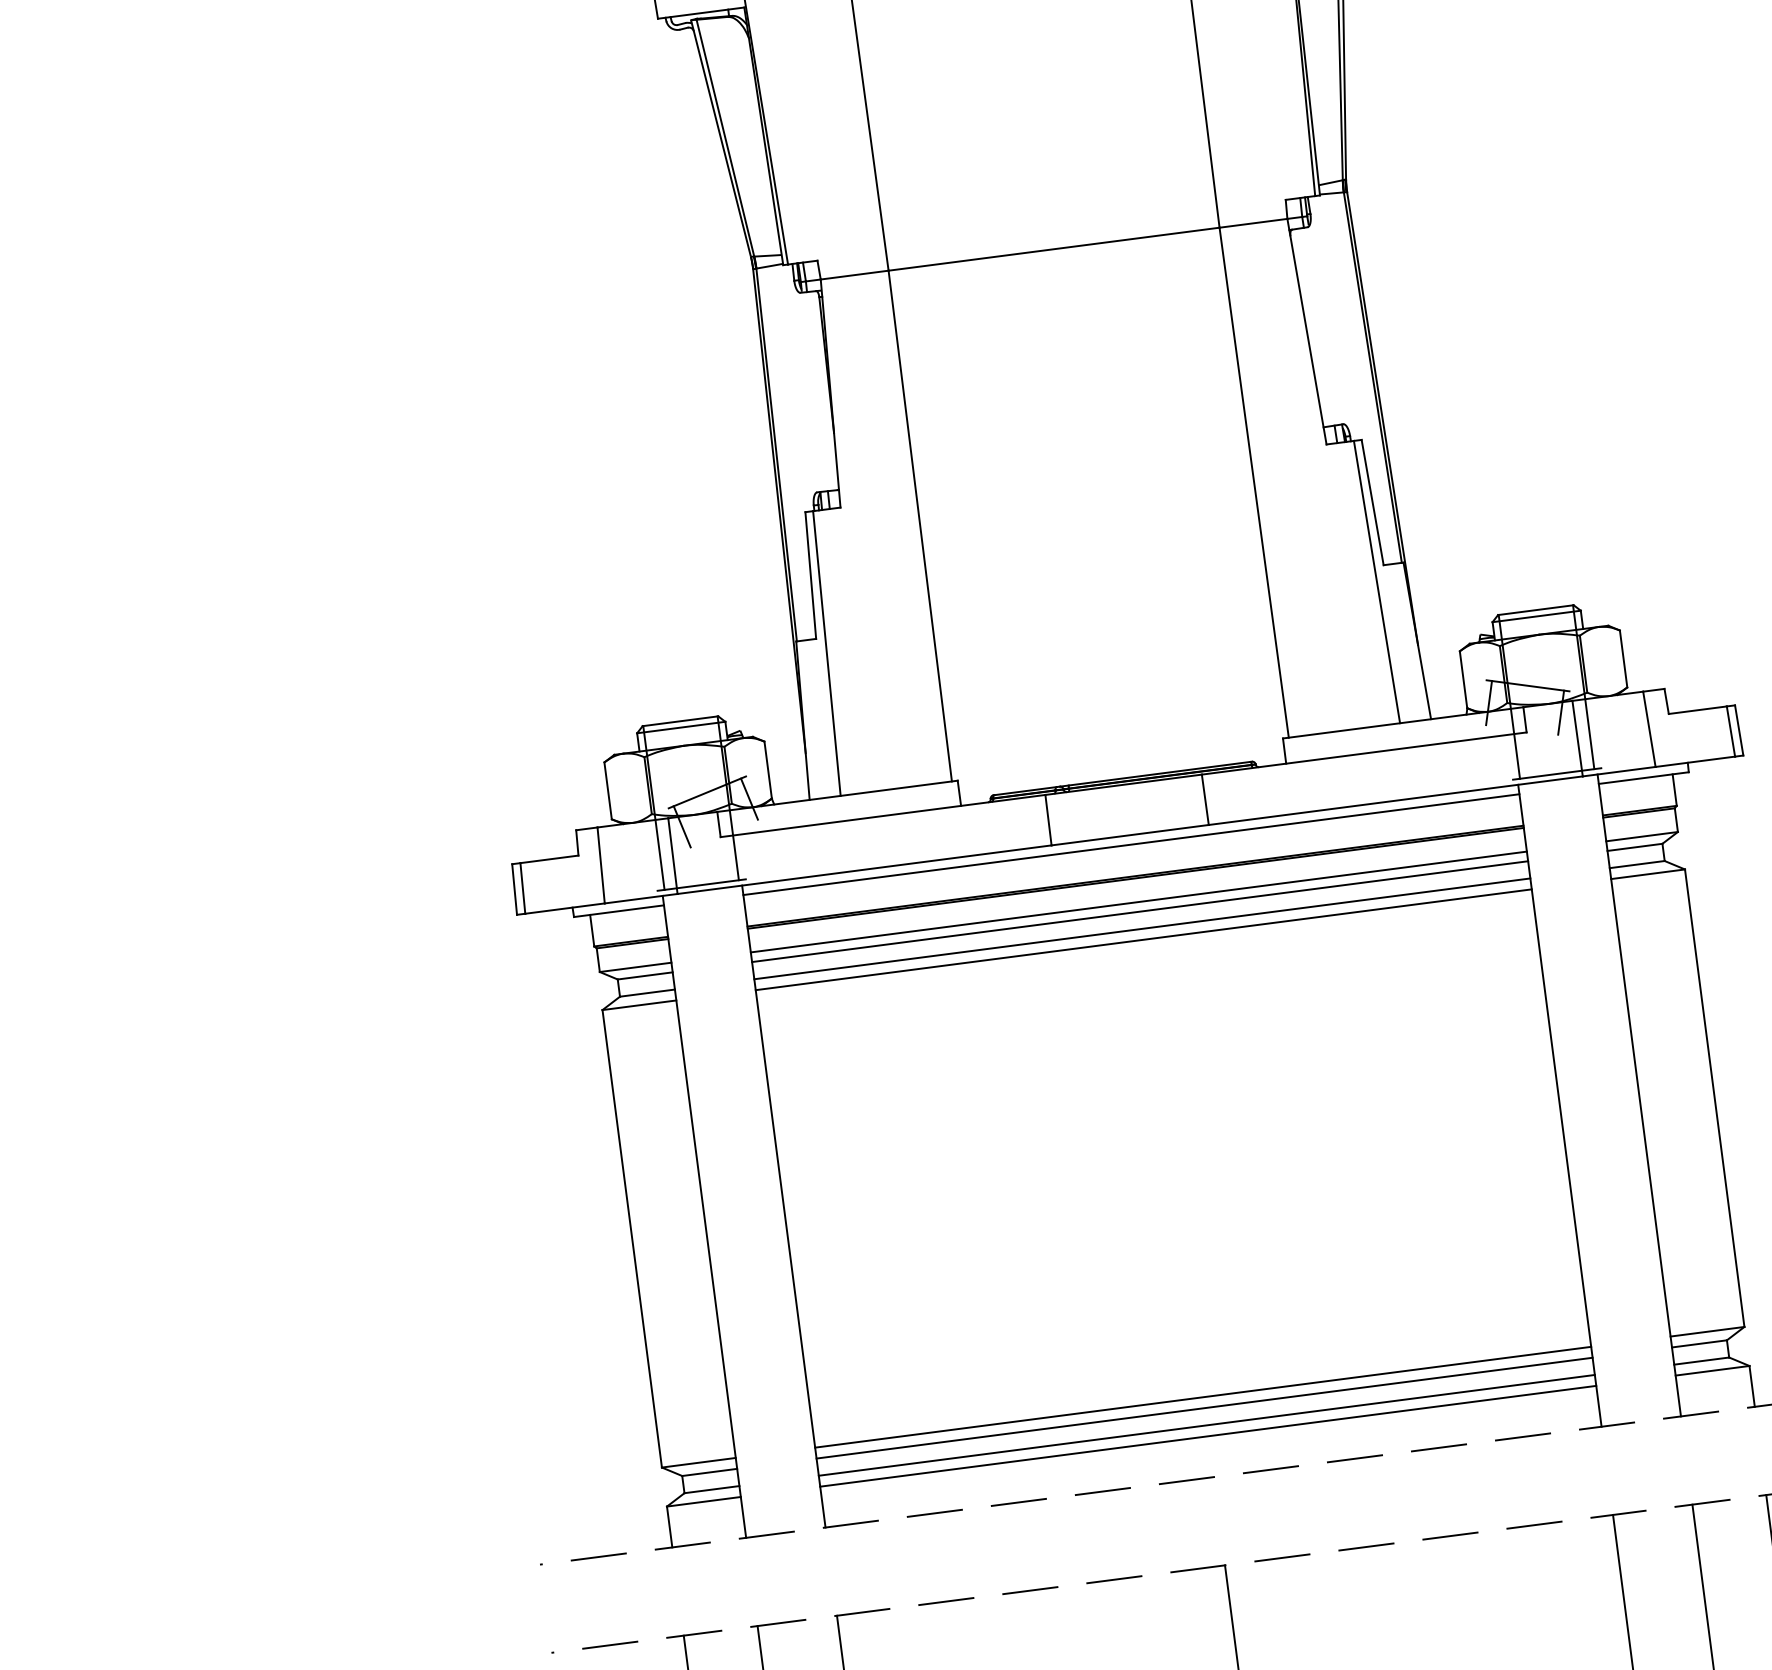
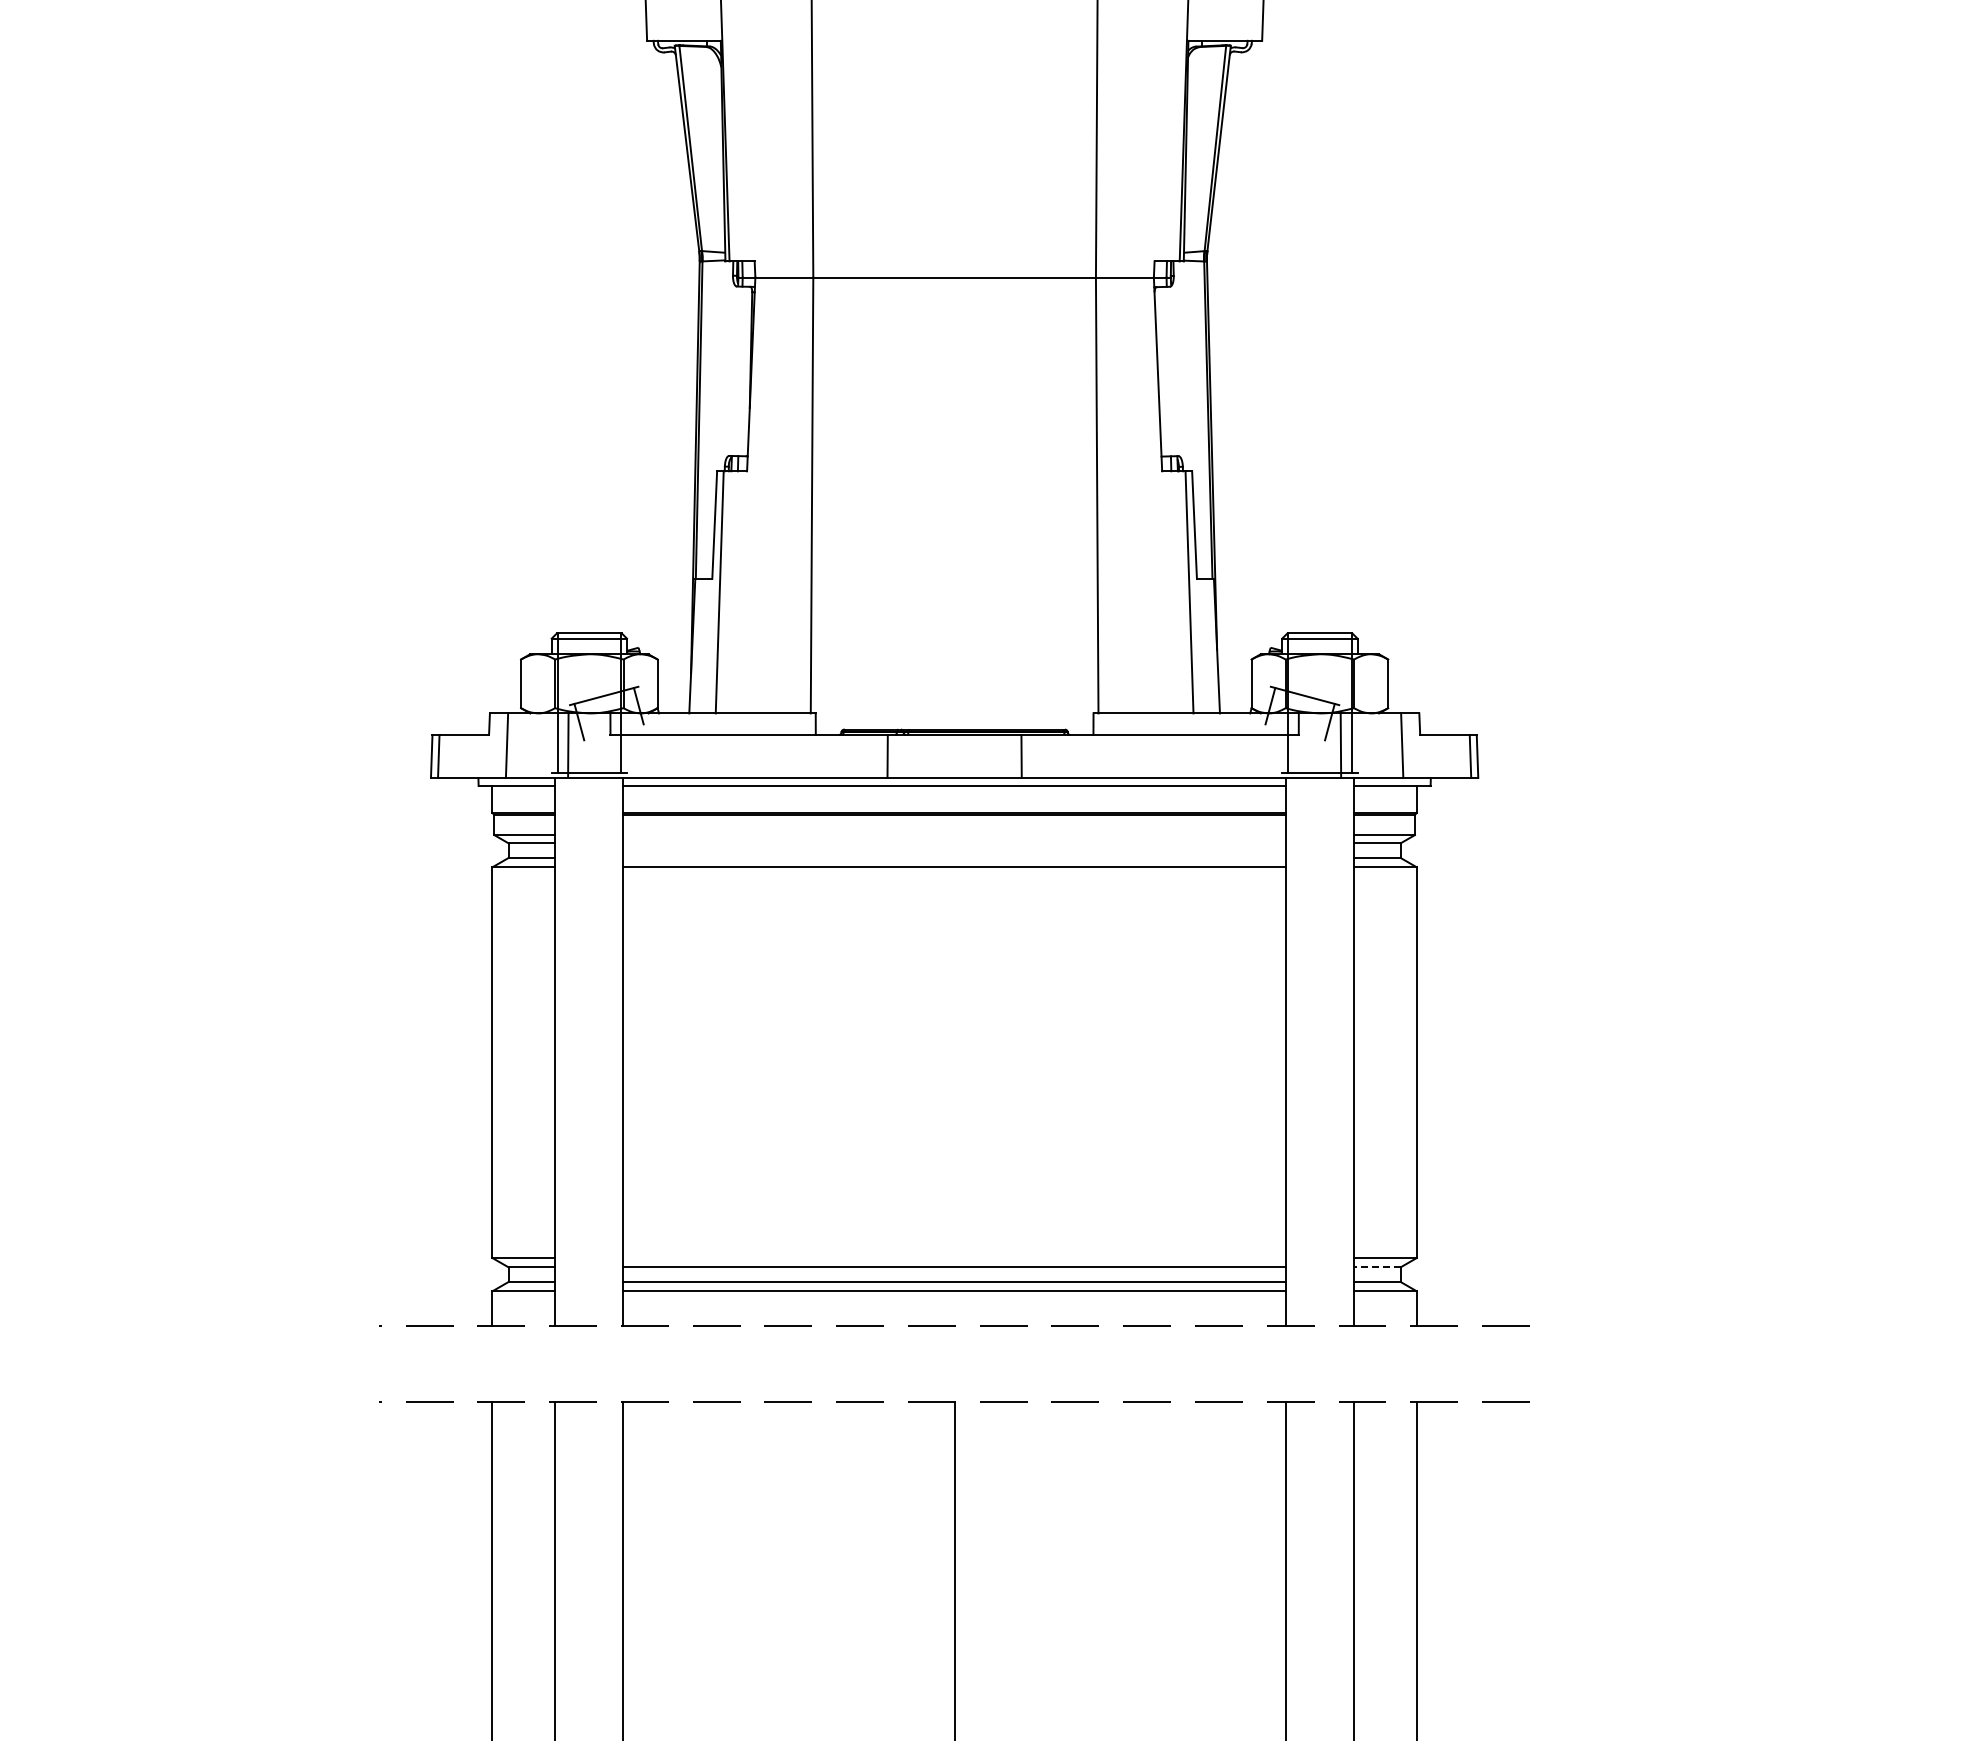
line: (1138, 902) -> (954, 835), removed
line: (1139, 911) -> (954, 843), removed
line: (1142, 929) -> (954, 858), removed
line: (1698, 1344) -> (1376, 1267), solid -> dashed
line: (1203, 1397) -> (954, 1258), removed

